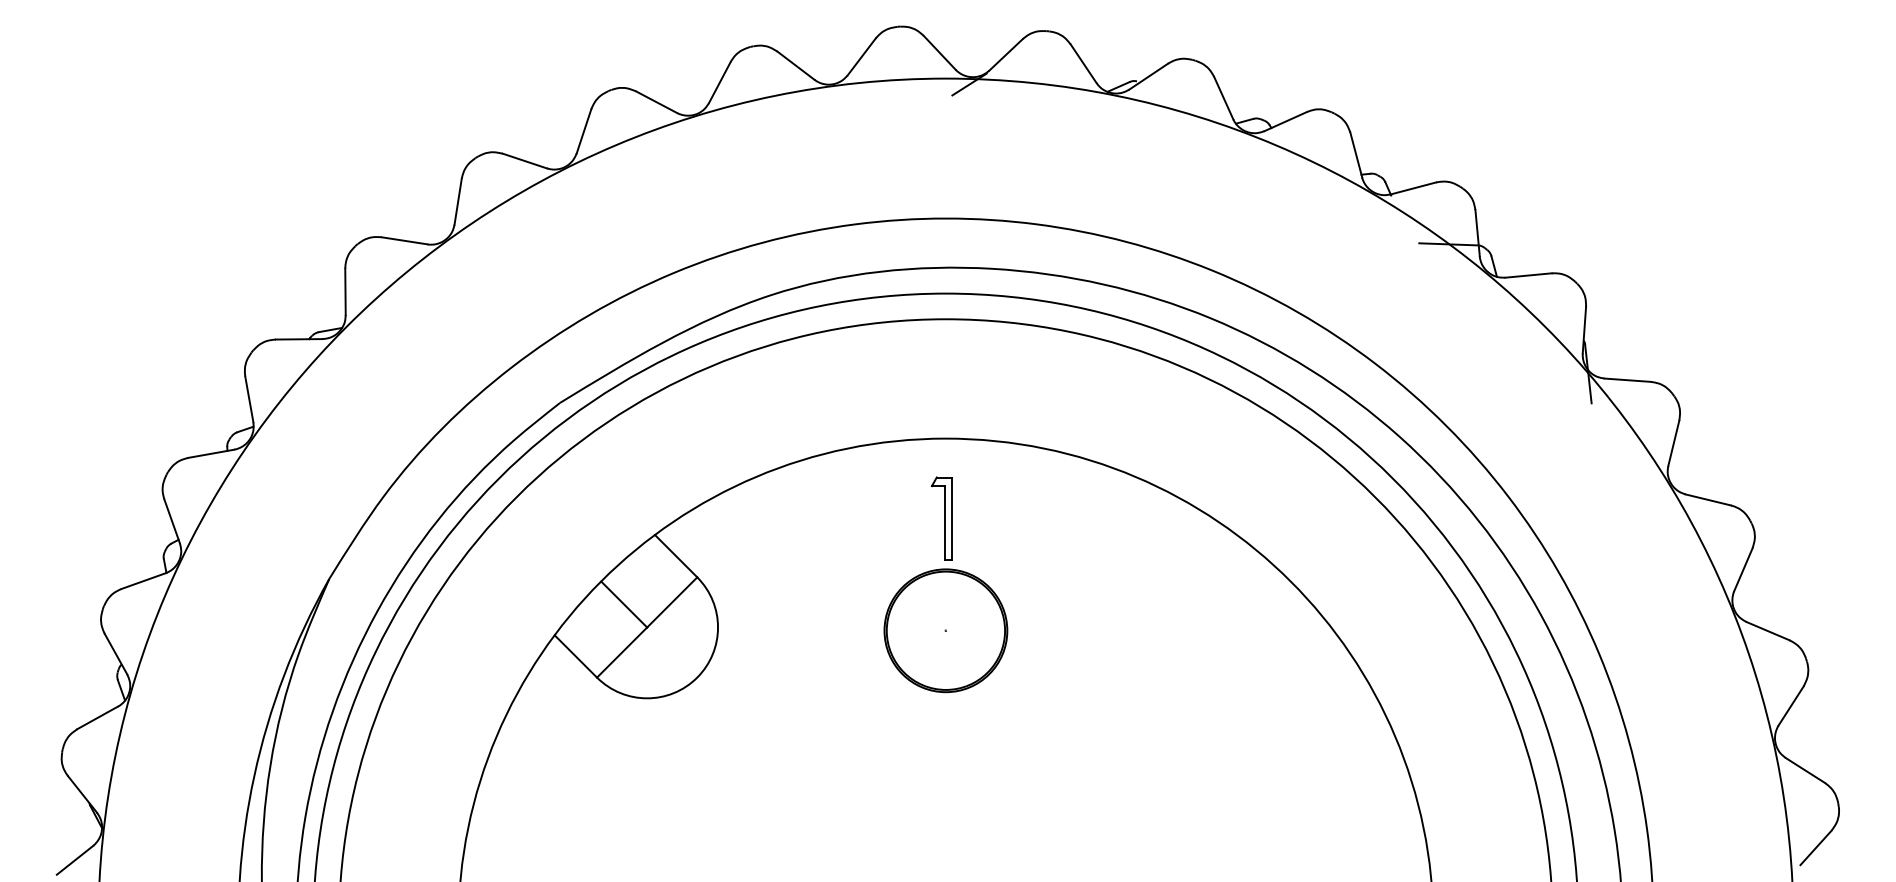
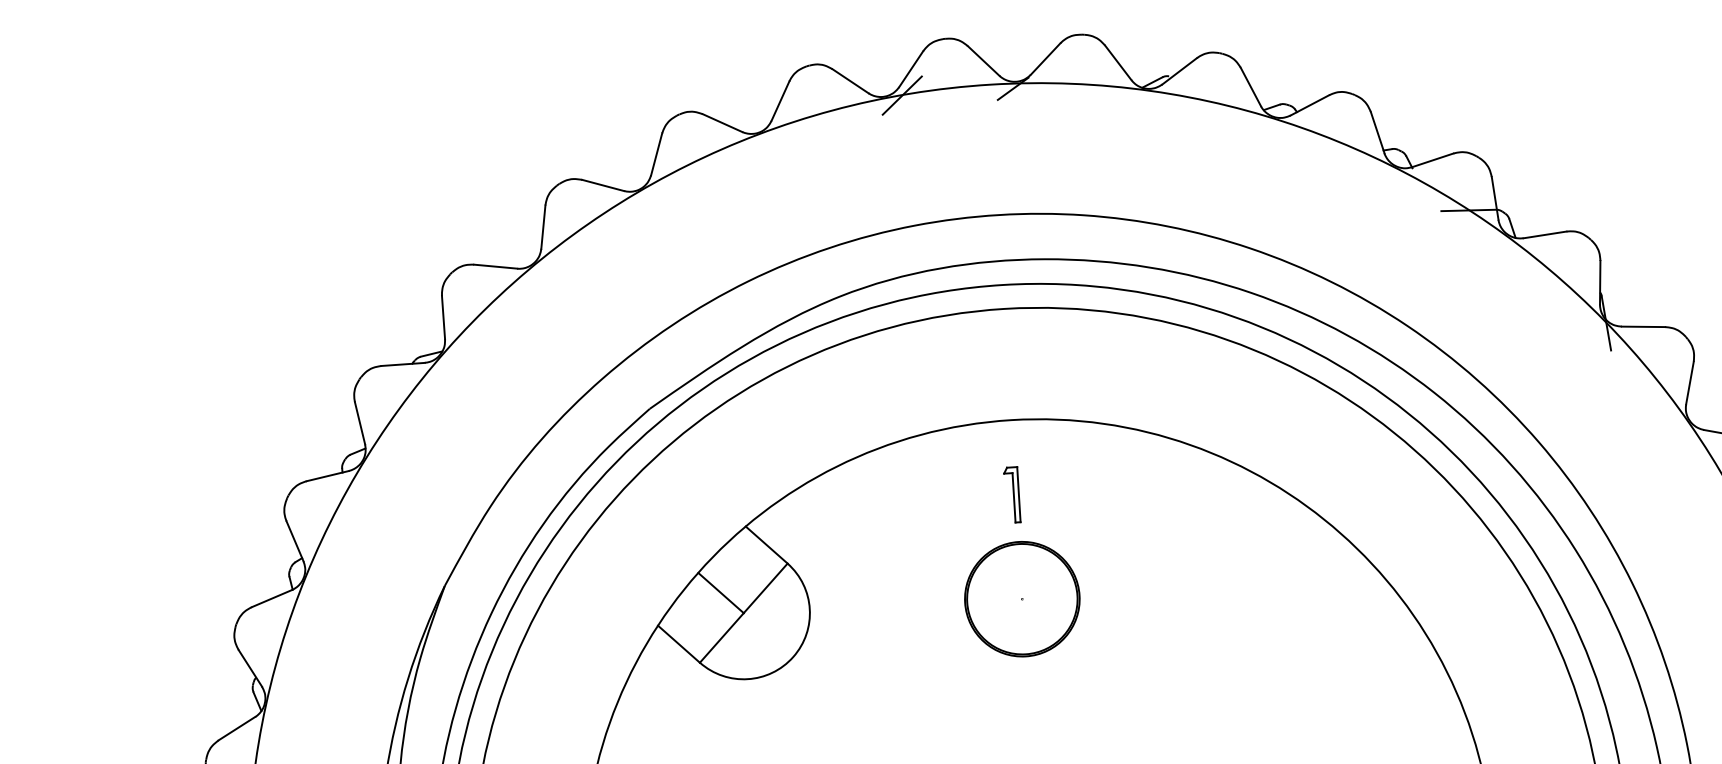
line: (850, 84) -> (902, 95), added
part: (941, 518) -> (1011, 494), size x0.71

